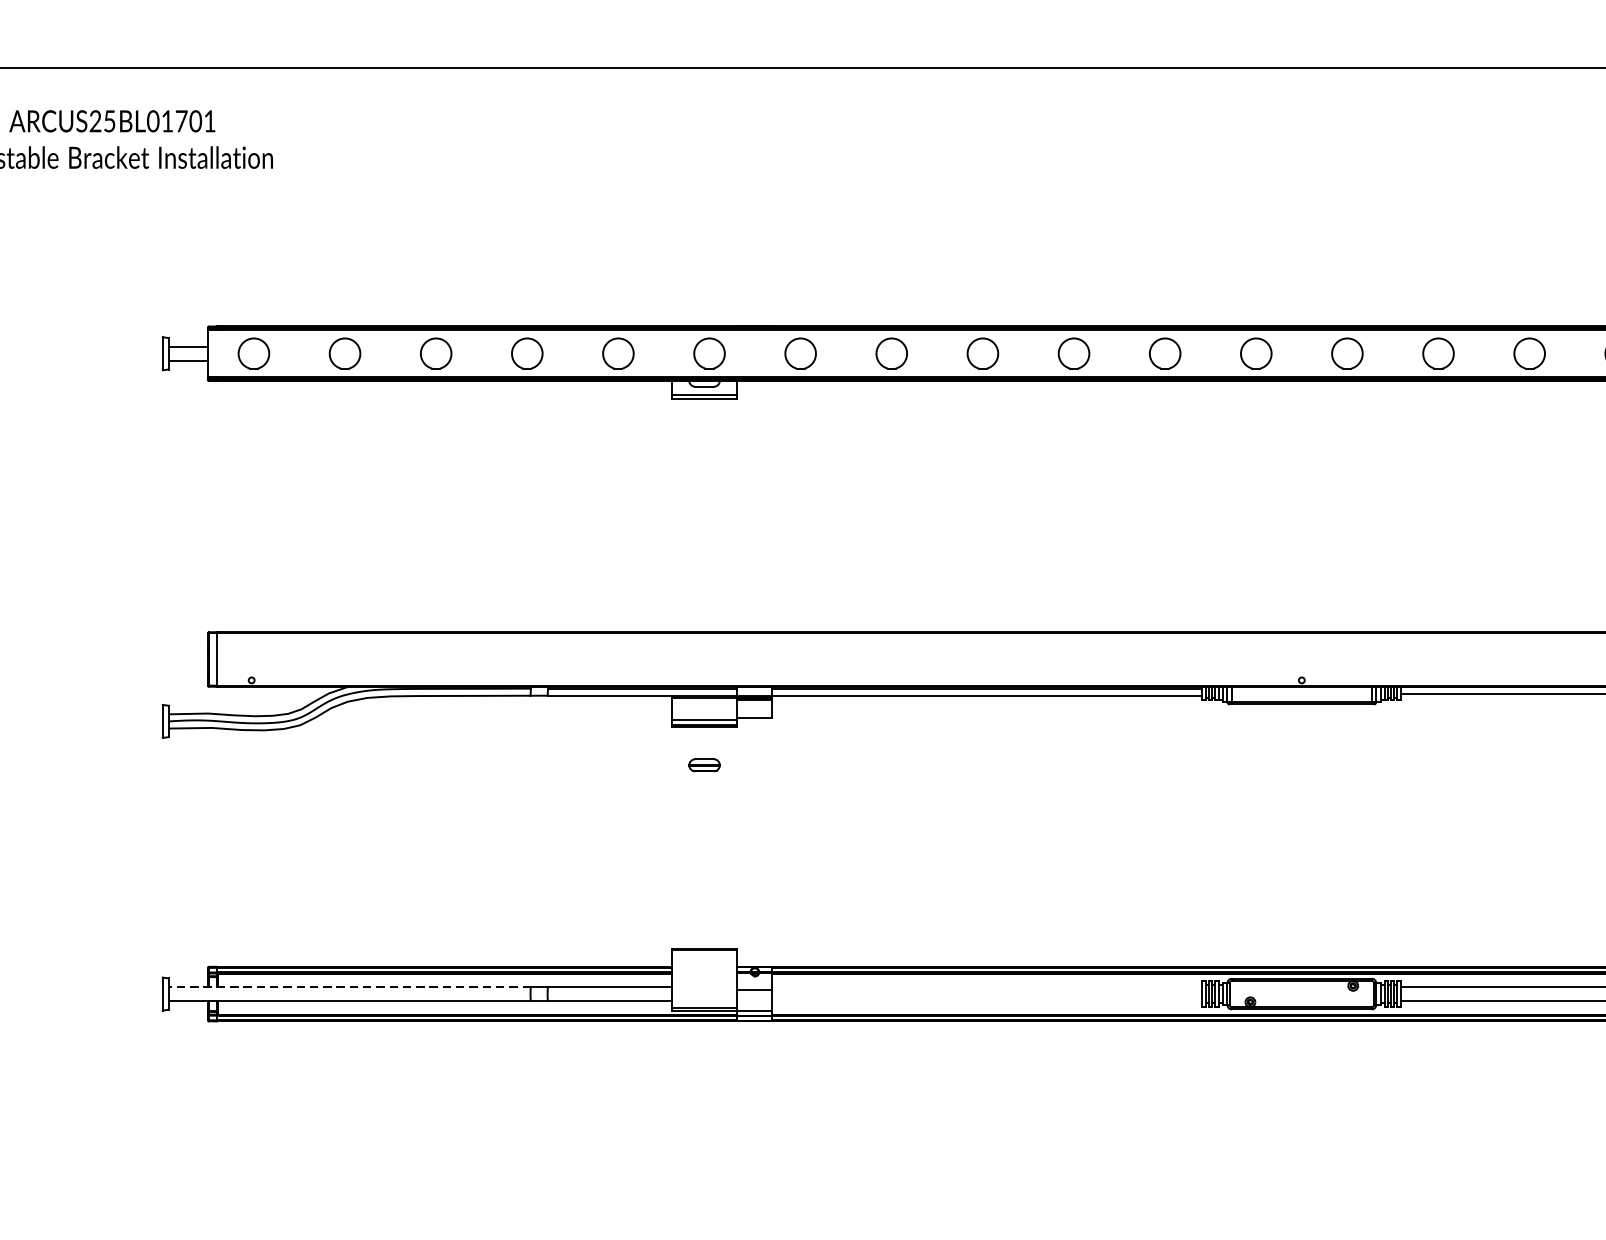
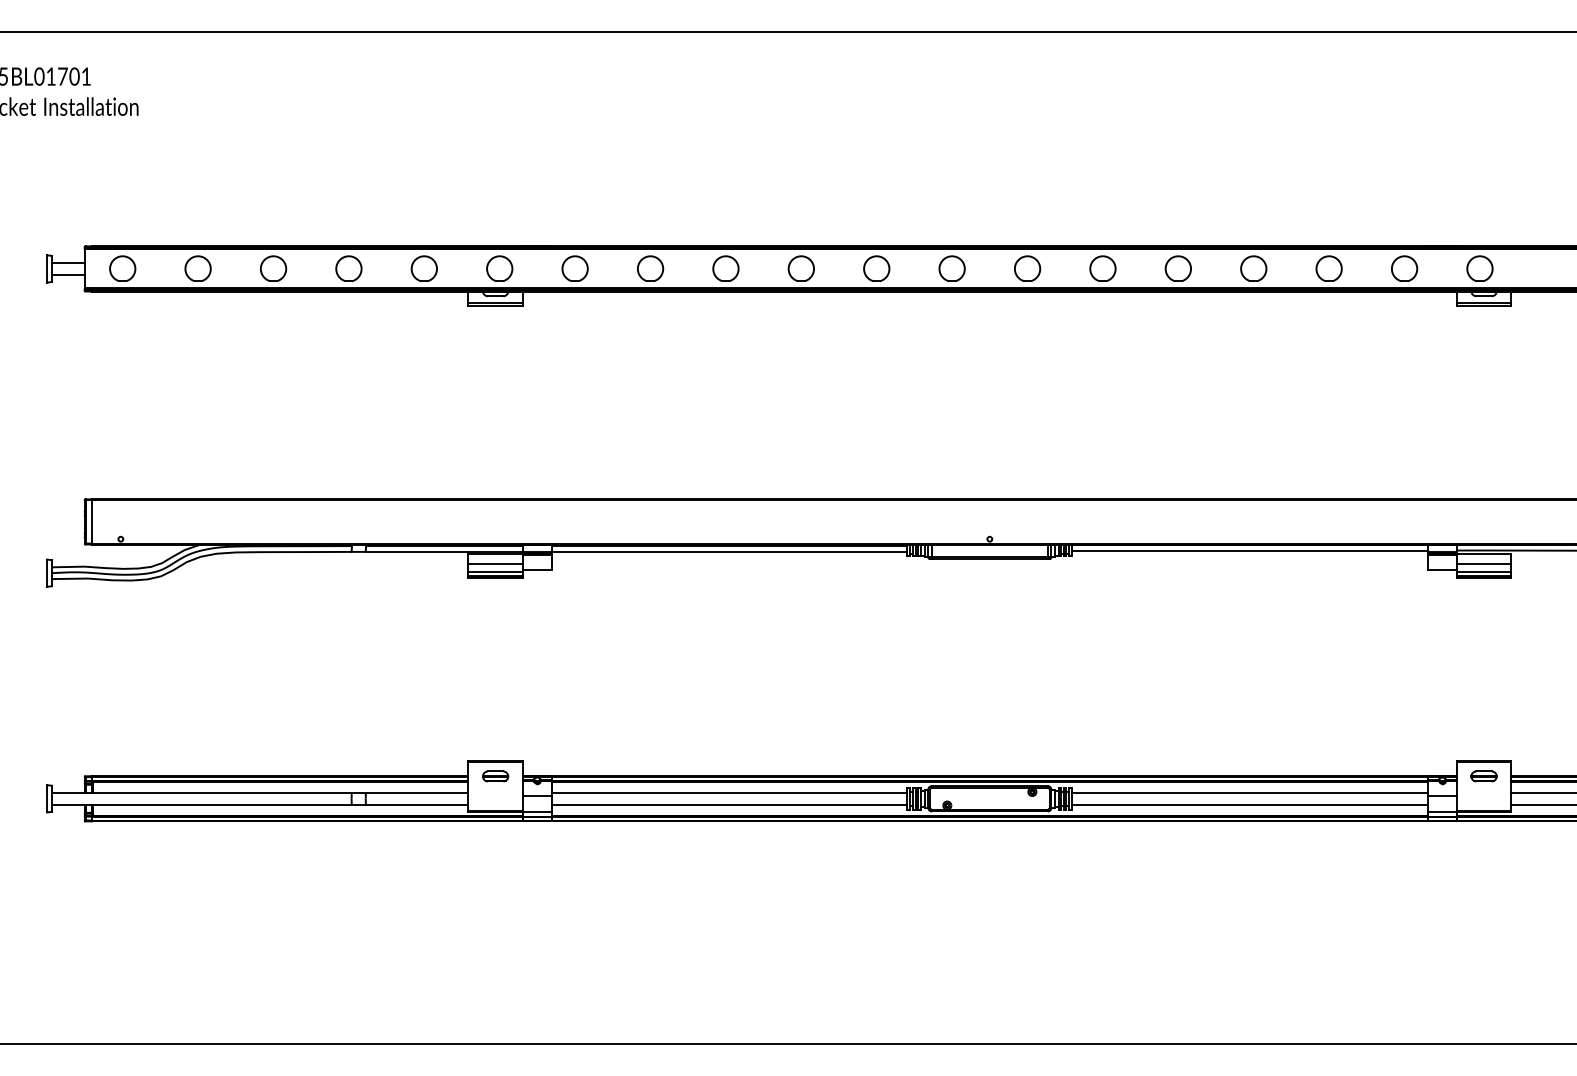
line: (704, 709) -> (495, 563), added
part: (704, 765) -> (495, 776), moved
line: (350, 986) -> (202, 792), dashed -> solid
line: (987, 986) -> (729, 792), added
line: (987, 1000) -> (729, 804), added

